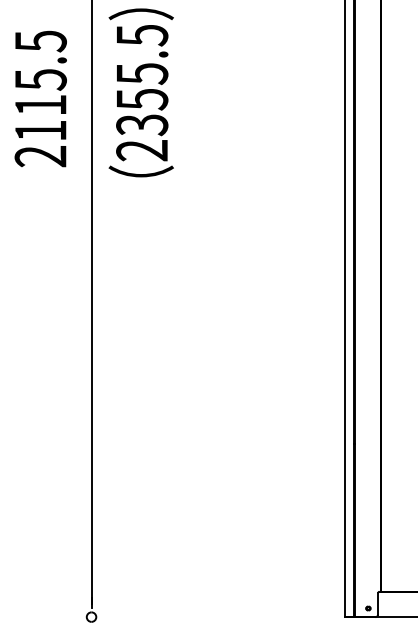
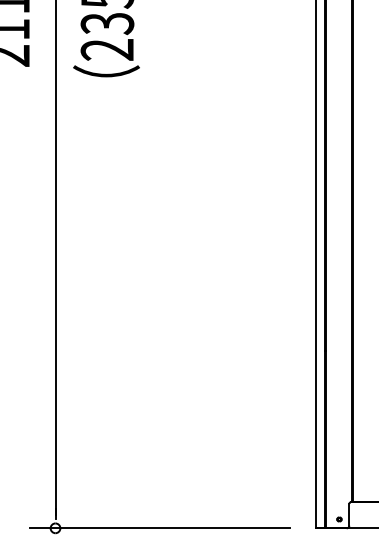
line: (192, 617) -> (159, 528), added

